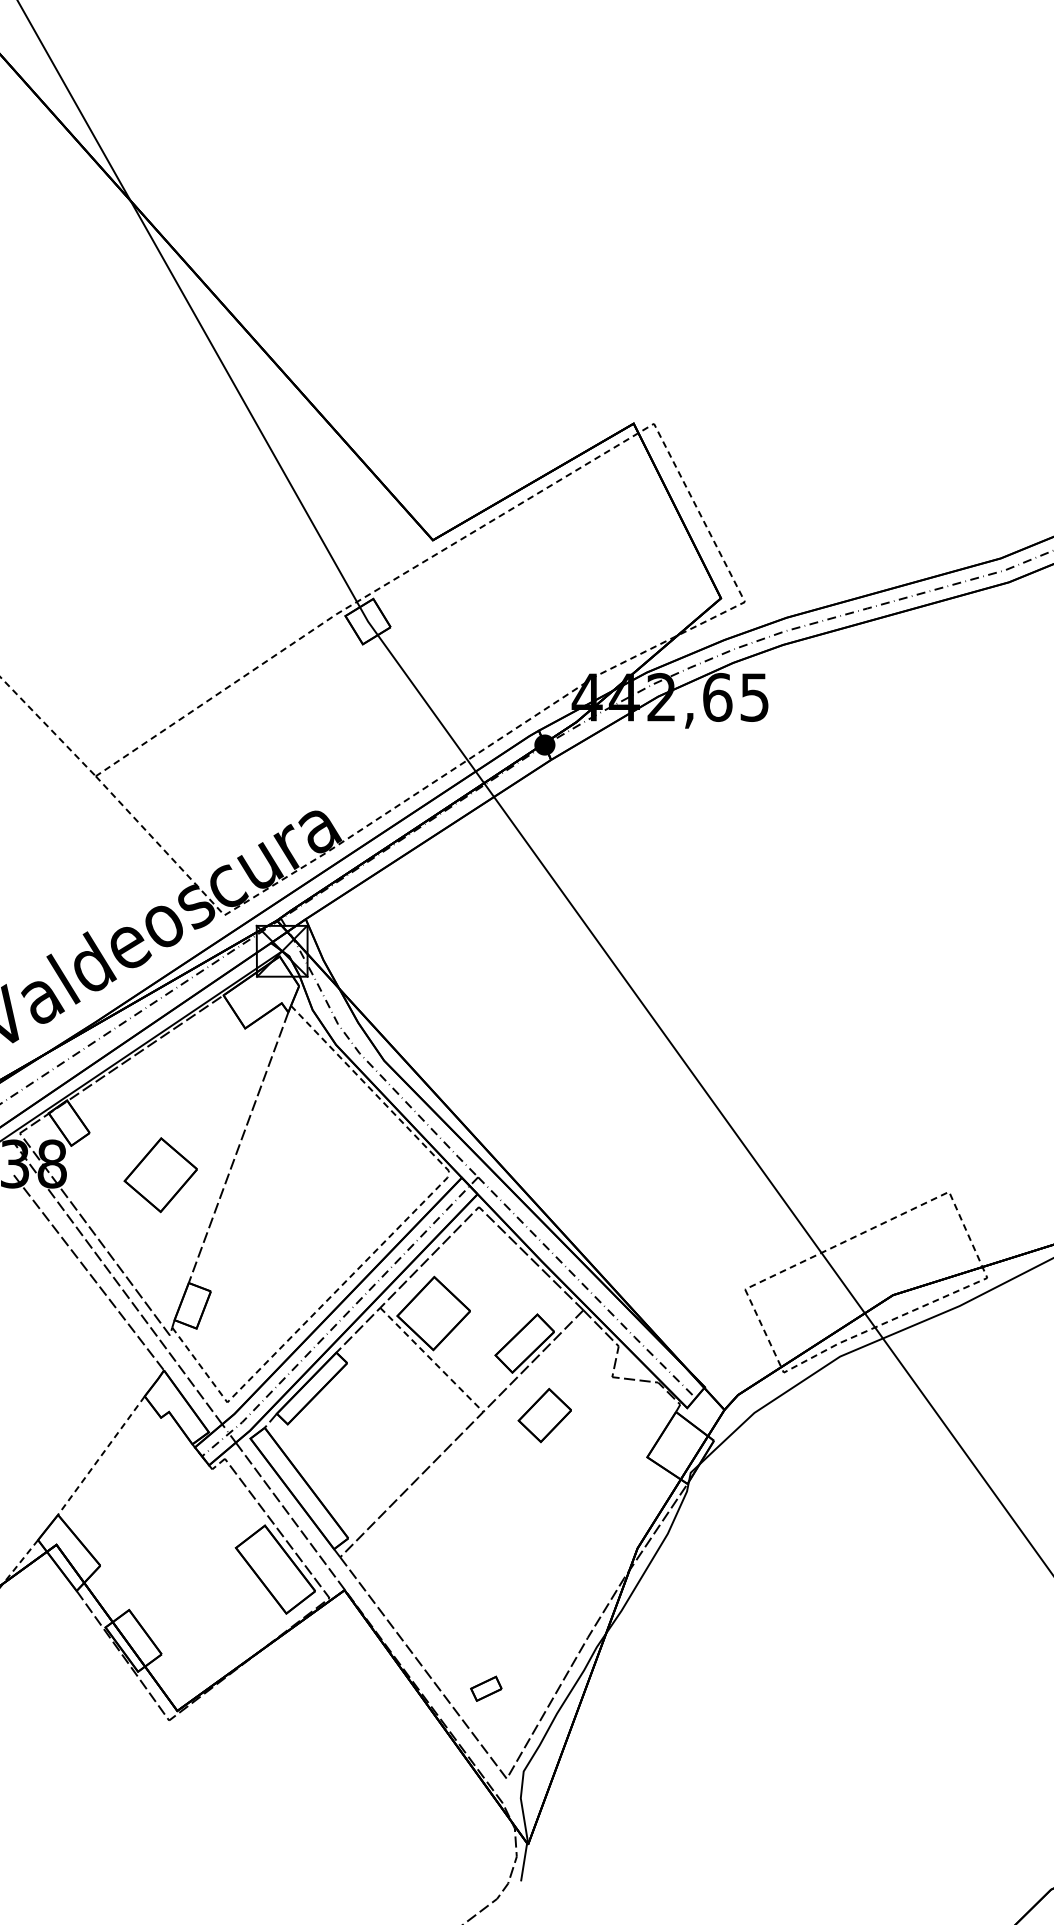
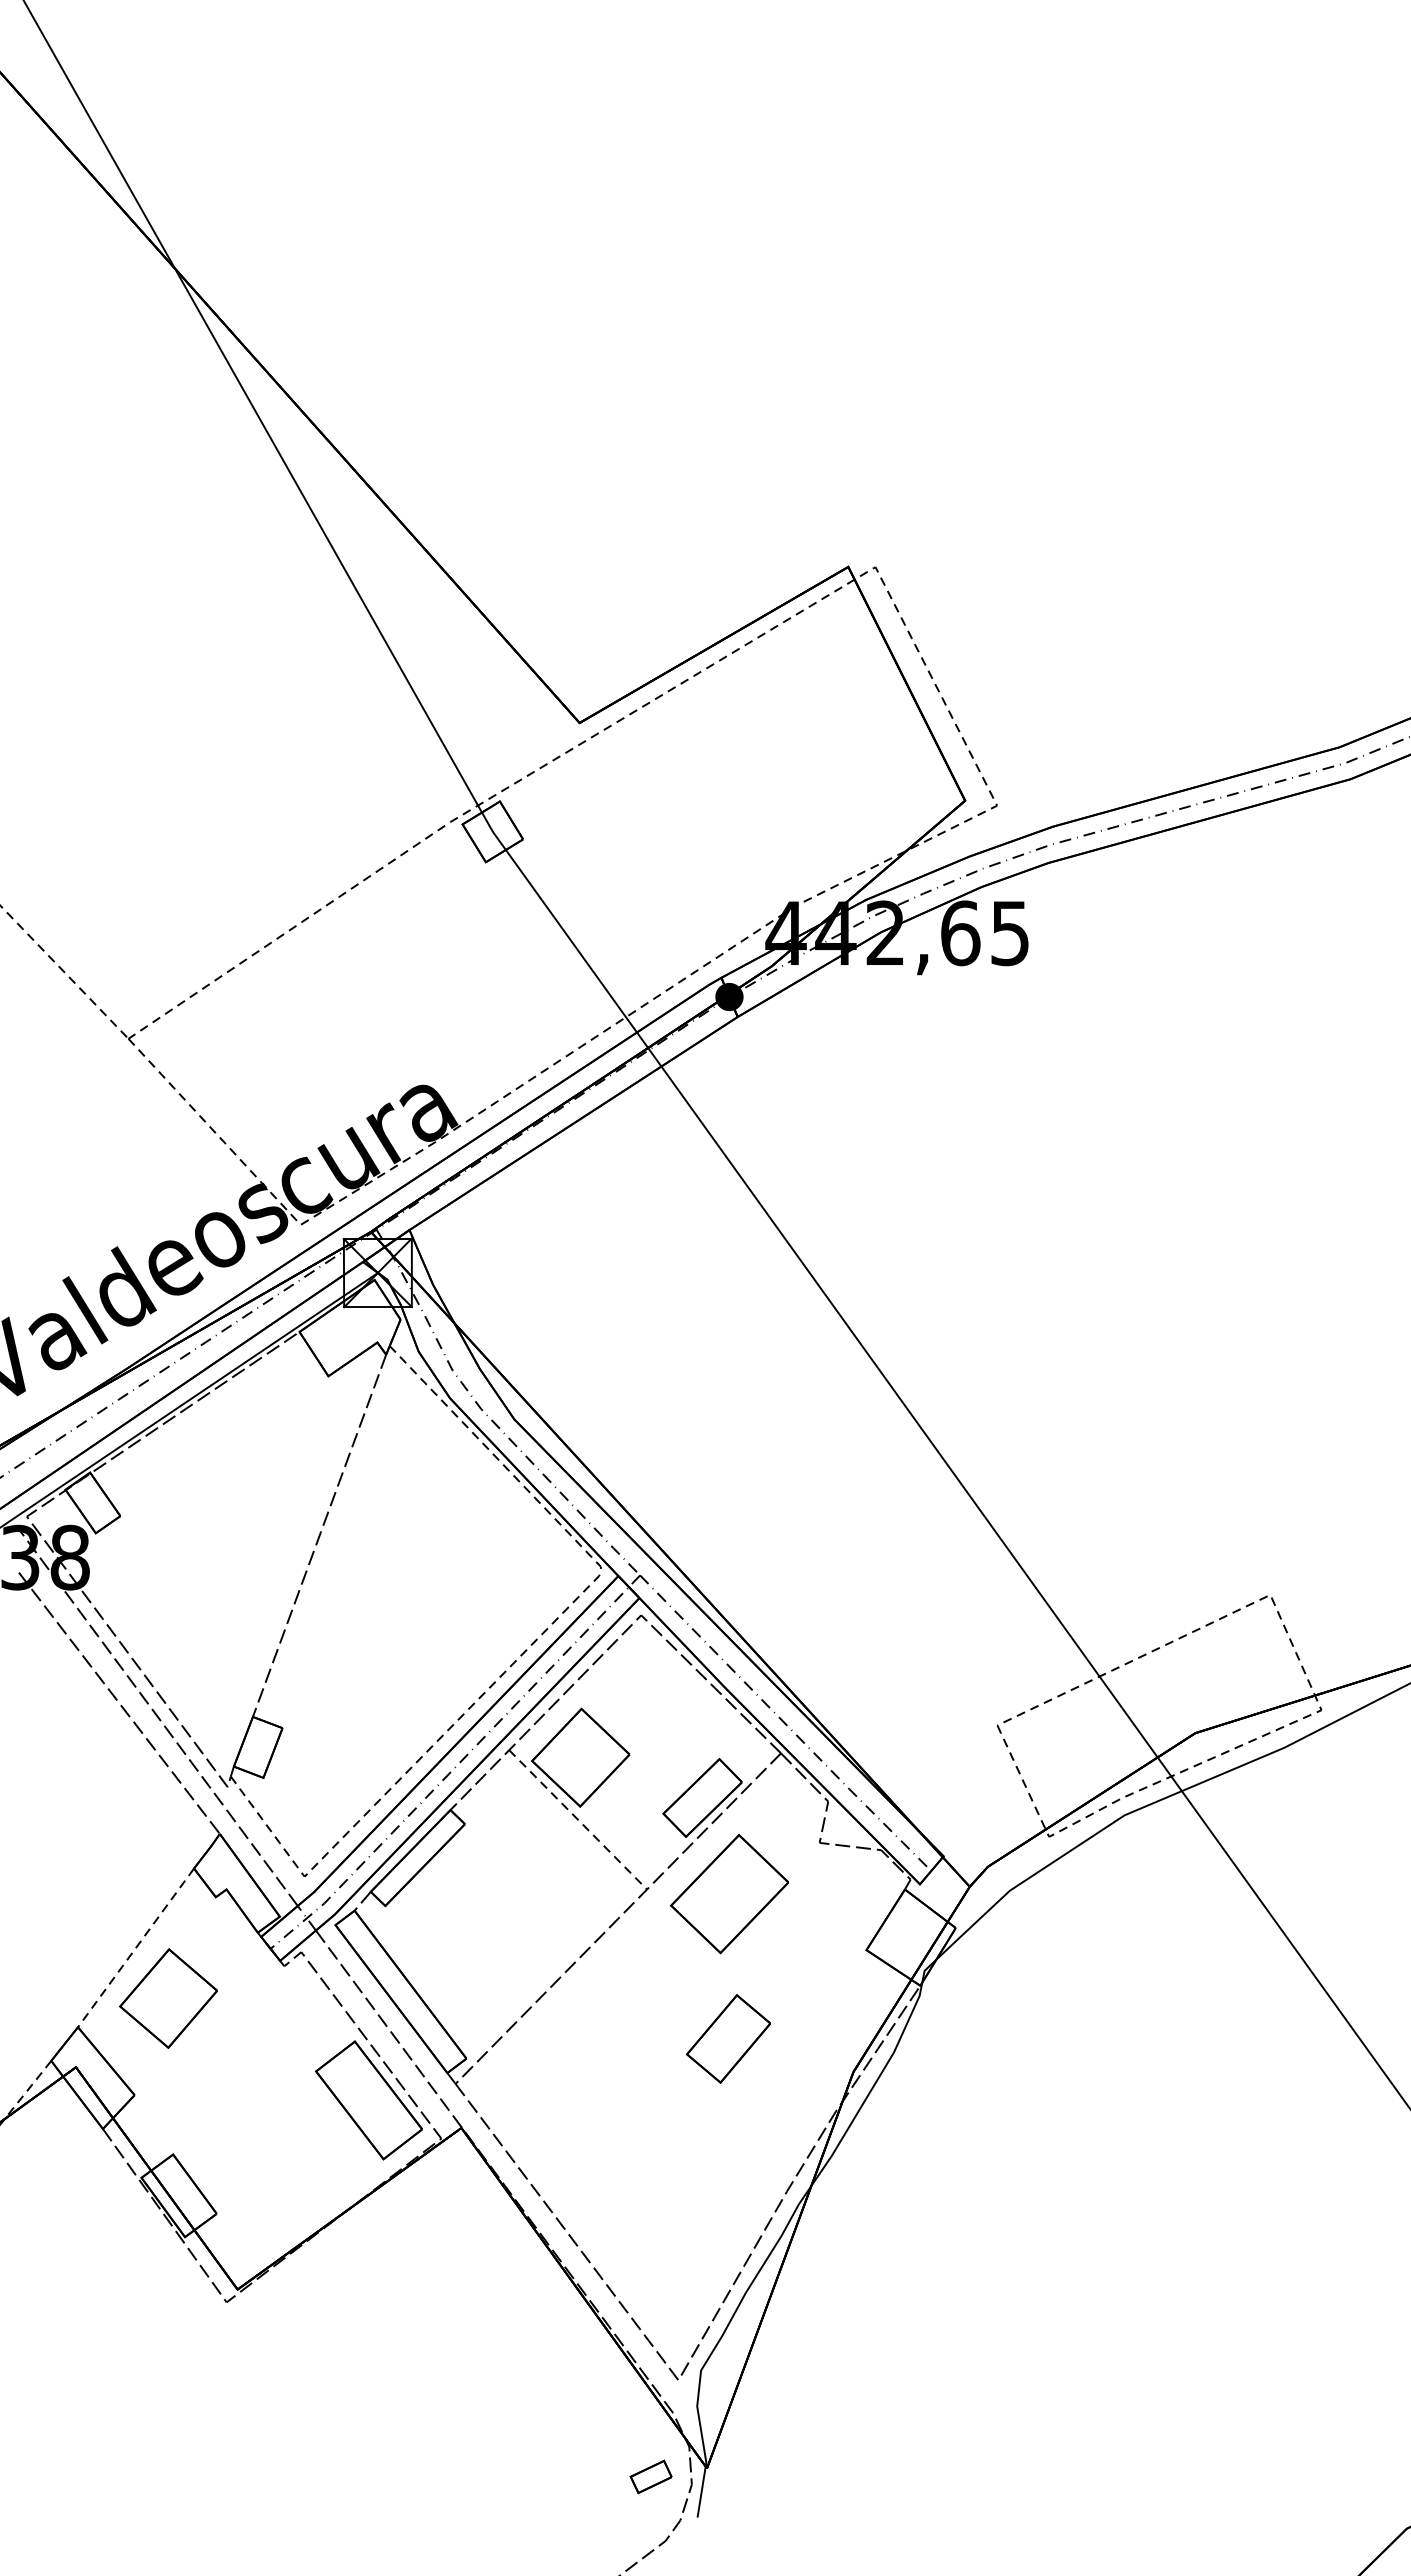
part: (160, 1175) -> (168, 1998), moved
part: (544, 1415) -> (729, 1894), size x1.67
part: (543, 1523) -> (727, 2038), added
part: (485, 1688) -> (650, 2476), moved

